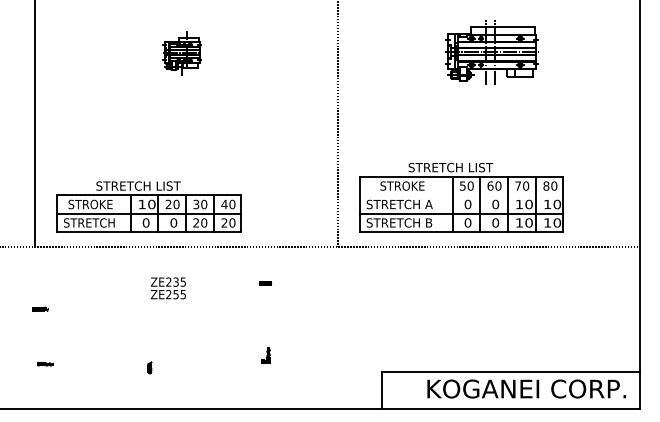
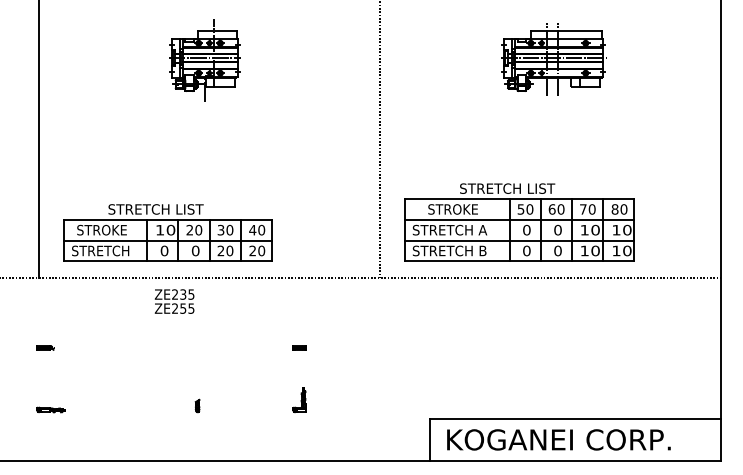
part: (181, 53) -> (204, 60), size x1.67
line: (461, 195) -> (519, 219), added
part: (266, 282) -> (299, 347), moved
text: (168, 288) -> (174, 301), moved
part: (266, 355) -> (299, 400), size x1.43
part: (44, 363) -> (50, 409), size x1.67
part: (149, 367) -> (197, 405), moved
text: (526, 388) -> (558, 439), moved

